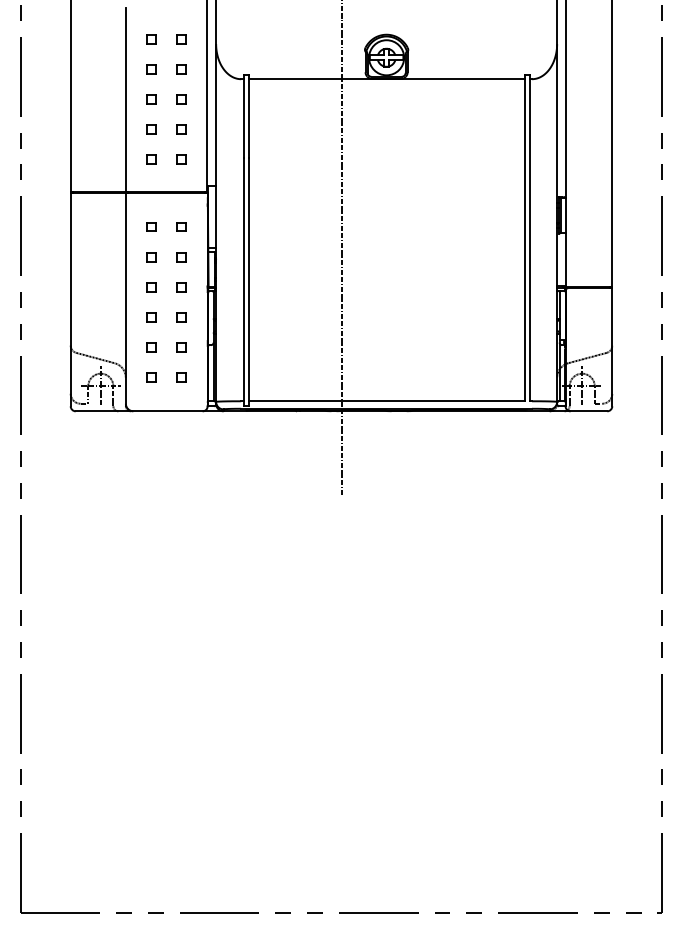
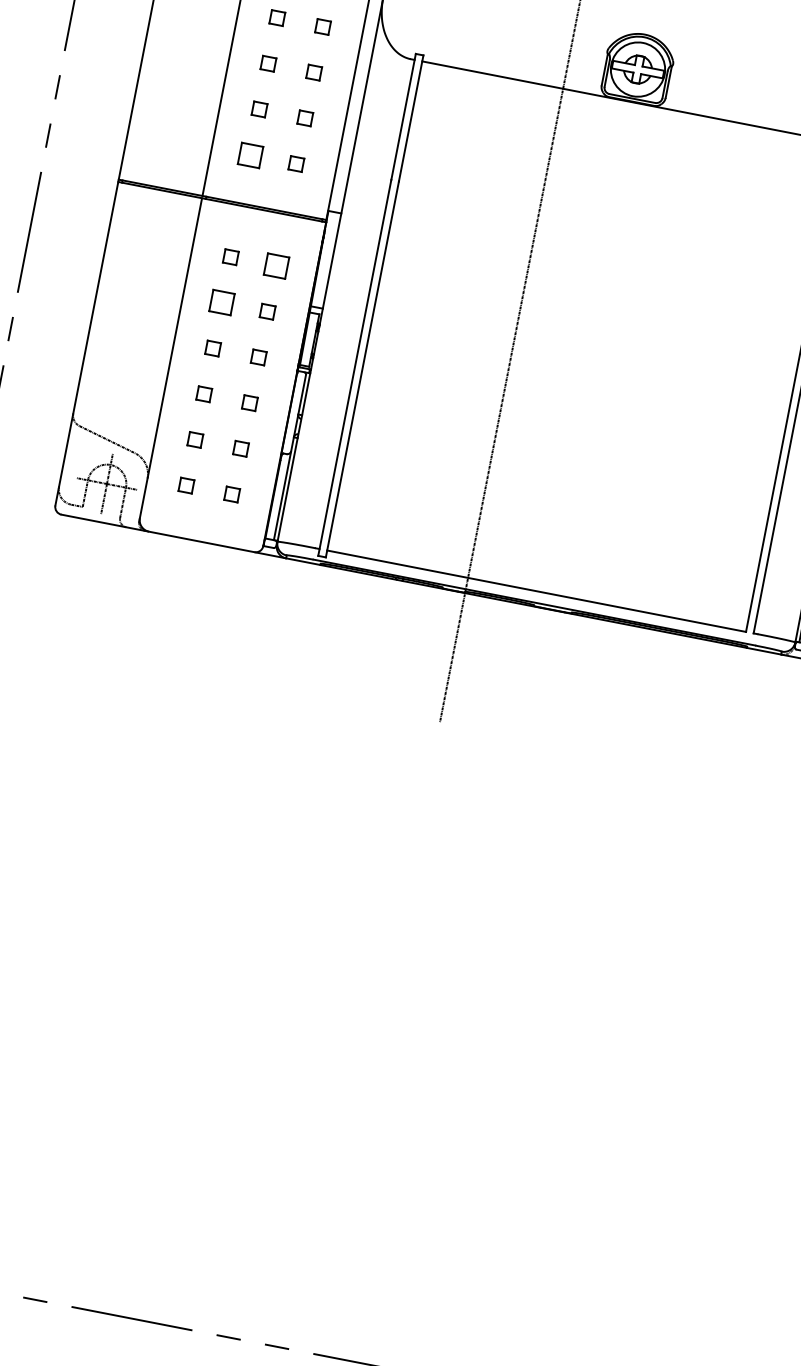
part: (151, 159) -> (250, 154), size x1.6
part: (181, 226) -> (276, 265), size x1.6
part: (151, 257) -> (221, 303), size x1.6

